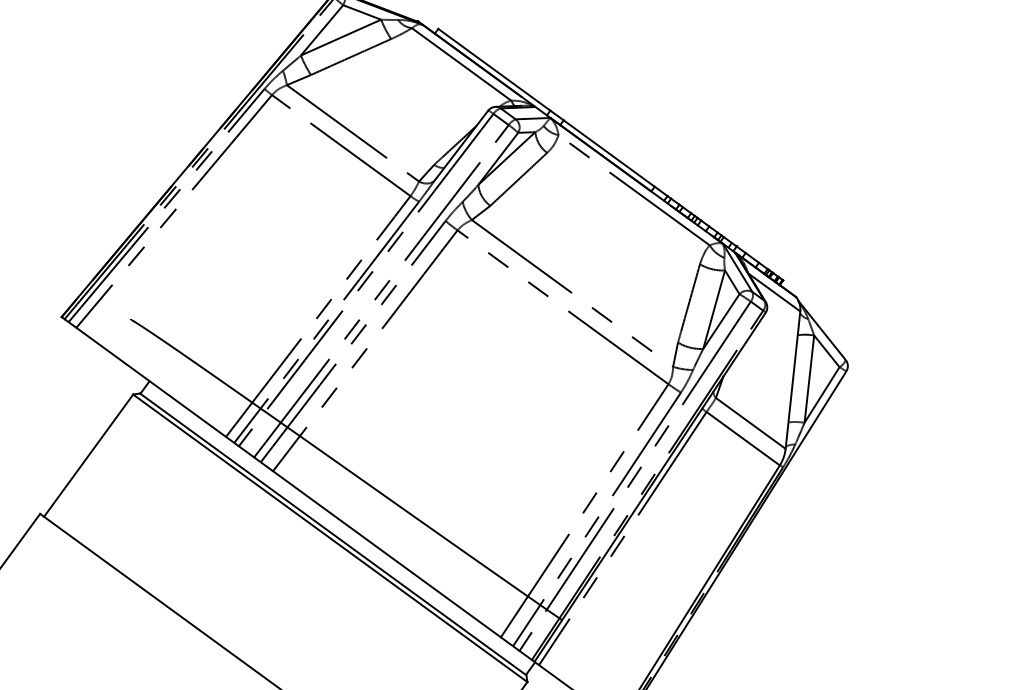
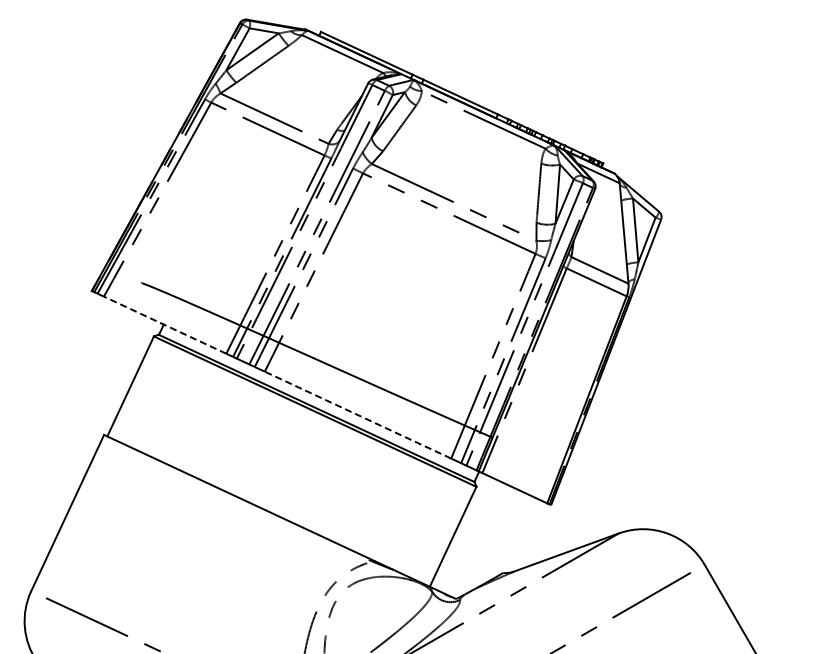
line: (151, 382) -> (165, 325), solid -> dashed
line: (387, 554) -> (358, 415), solid -> dashed

